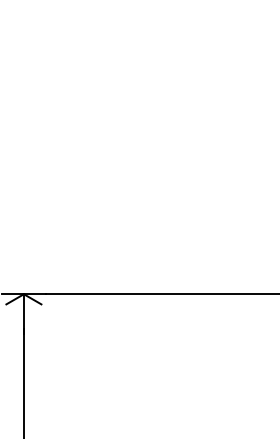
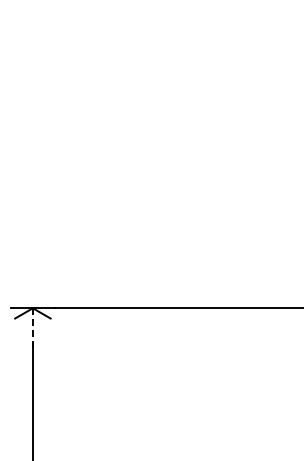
line: (23, 314) -> (32, 328), solid -> dashed

